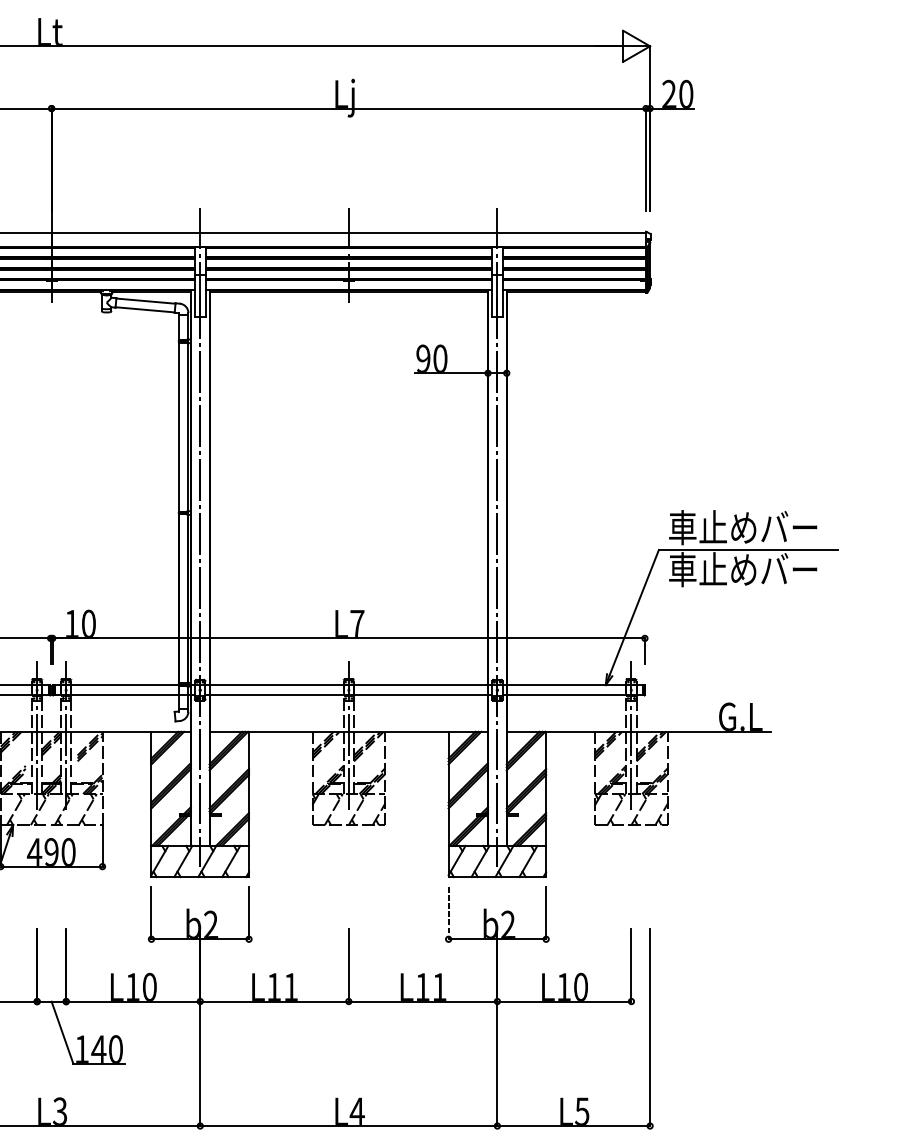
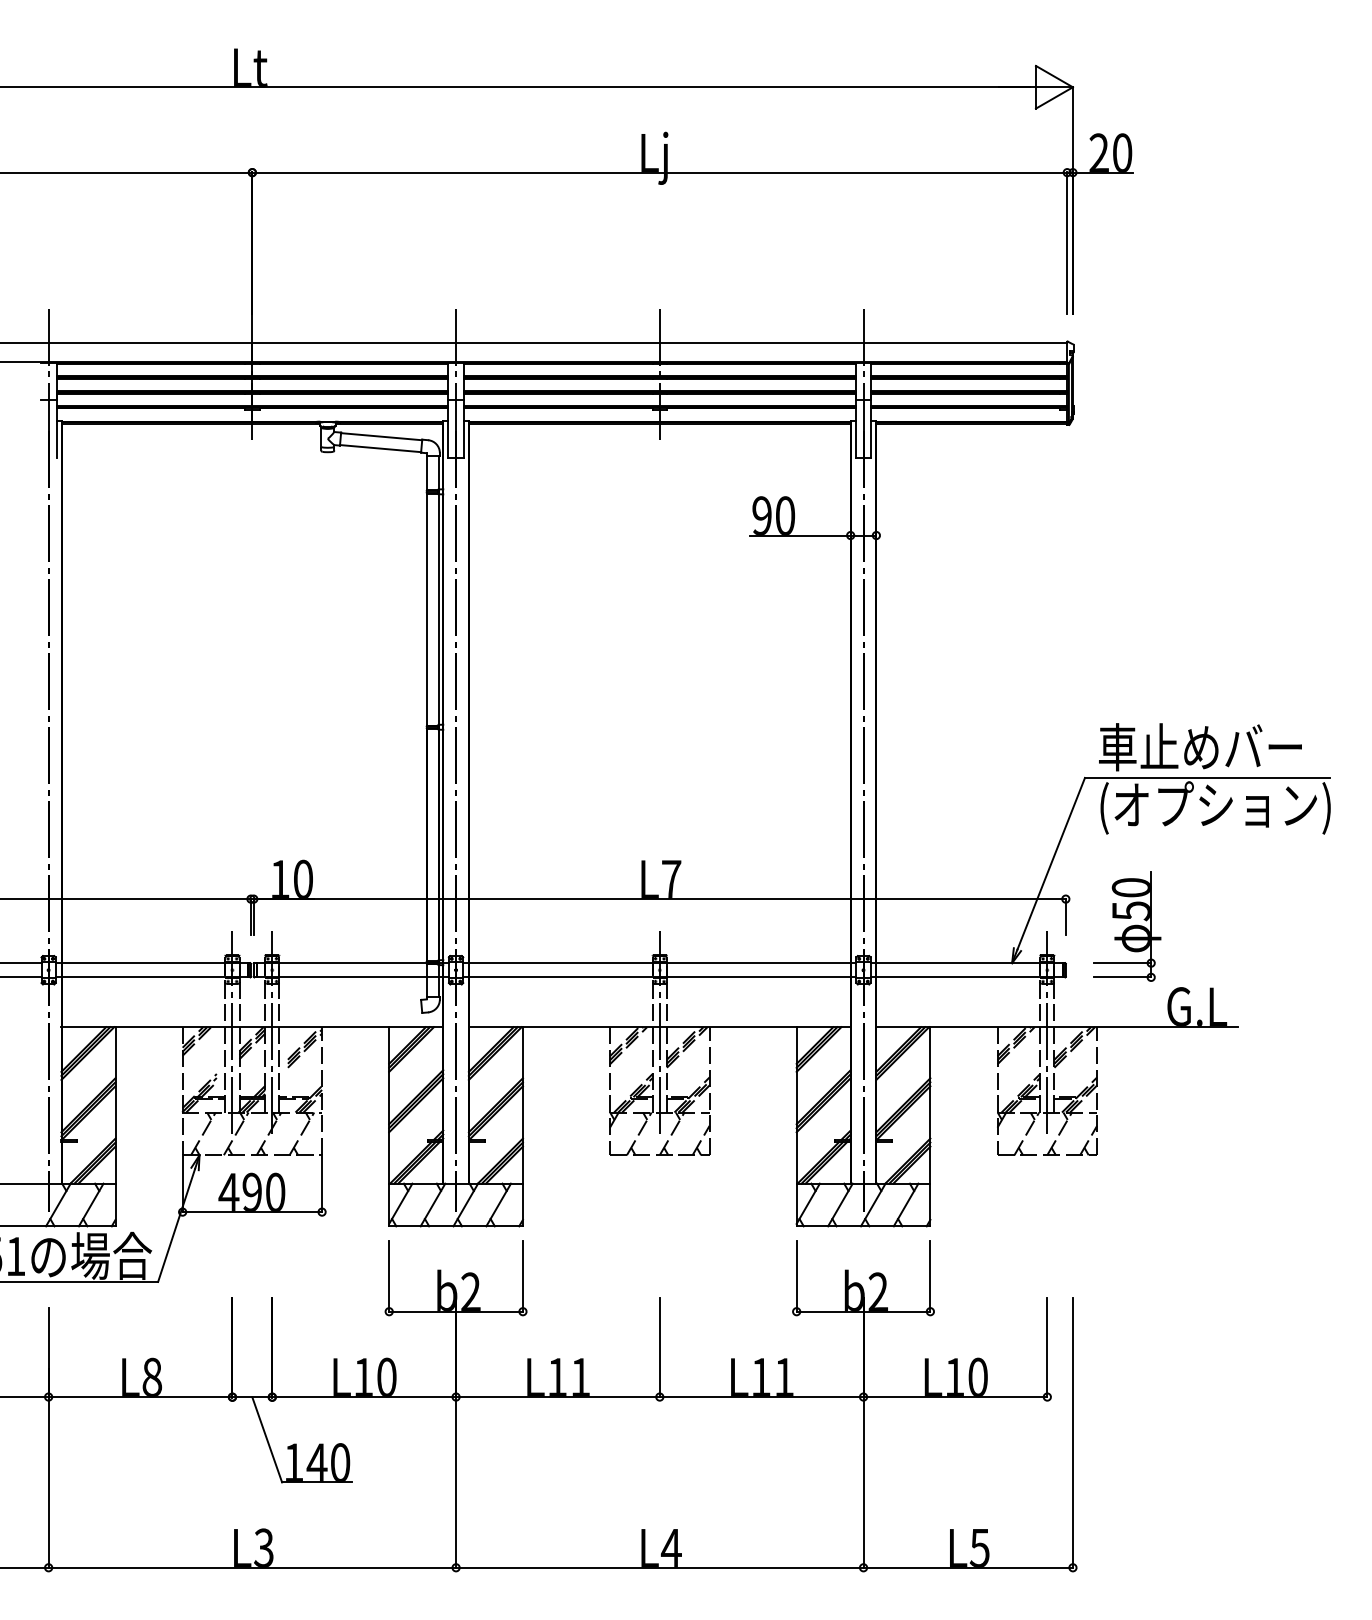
text: (753, 571) -> (1214, 807), 車止めバー -> (オプション)
part: (689, 658) -> (1127, 926), added
line: (448, 913) -> (796, 1276), dashed -> solid

